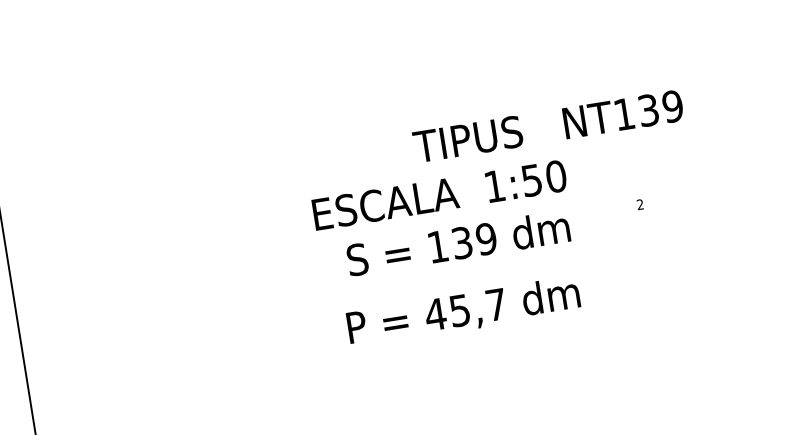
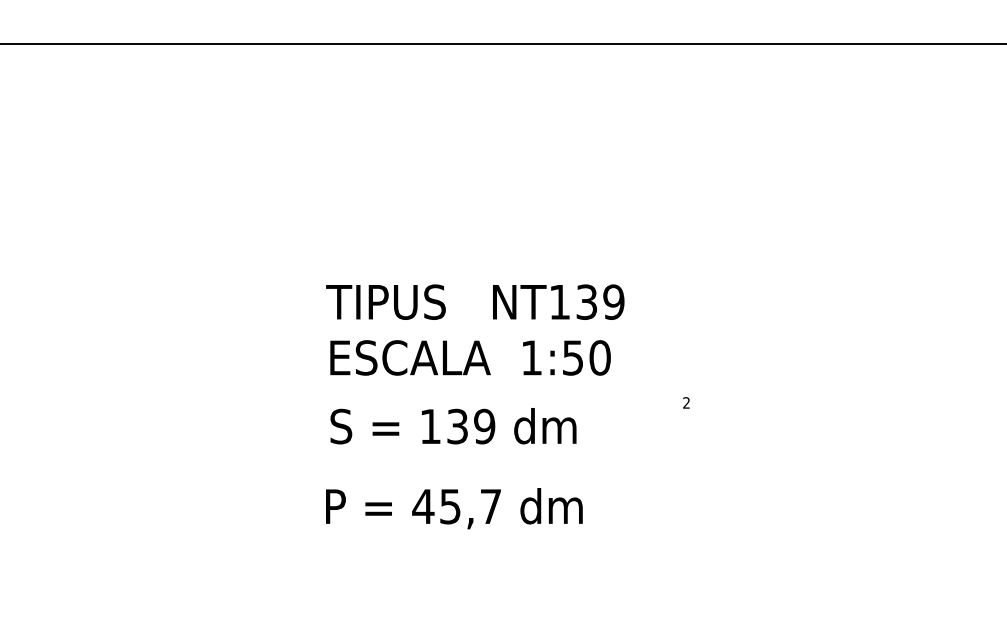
text: (548, 125) -> (475, 301), moved
text: (458, 243) -> (453, 426), moved
text: (463, 311) -> (454, 508), moved

